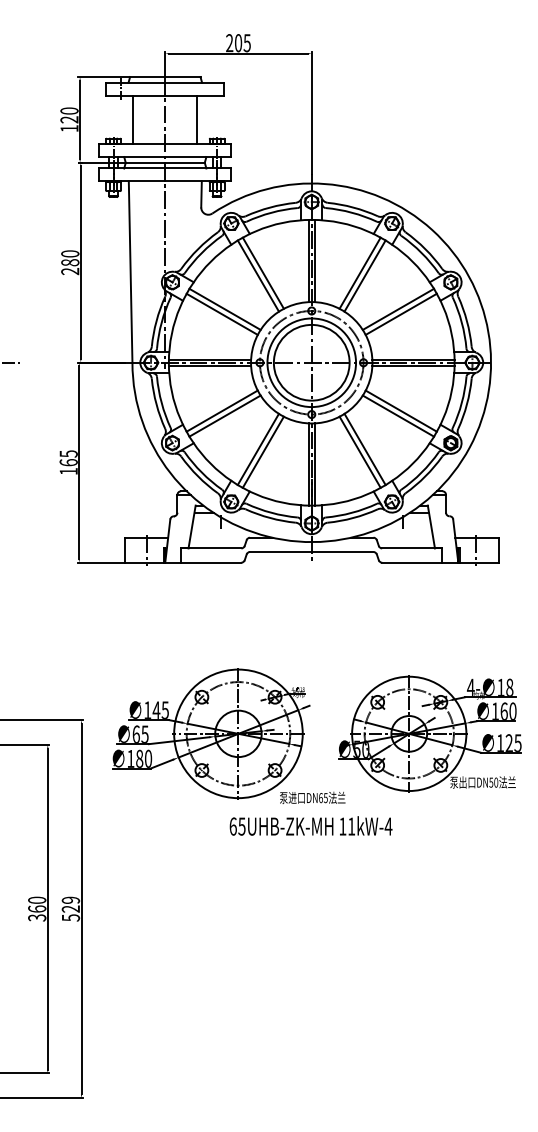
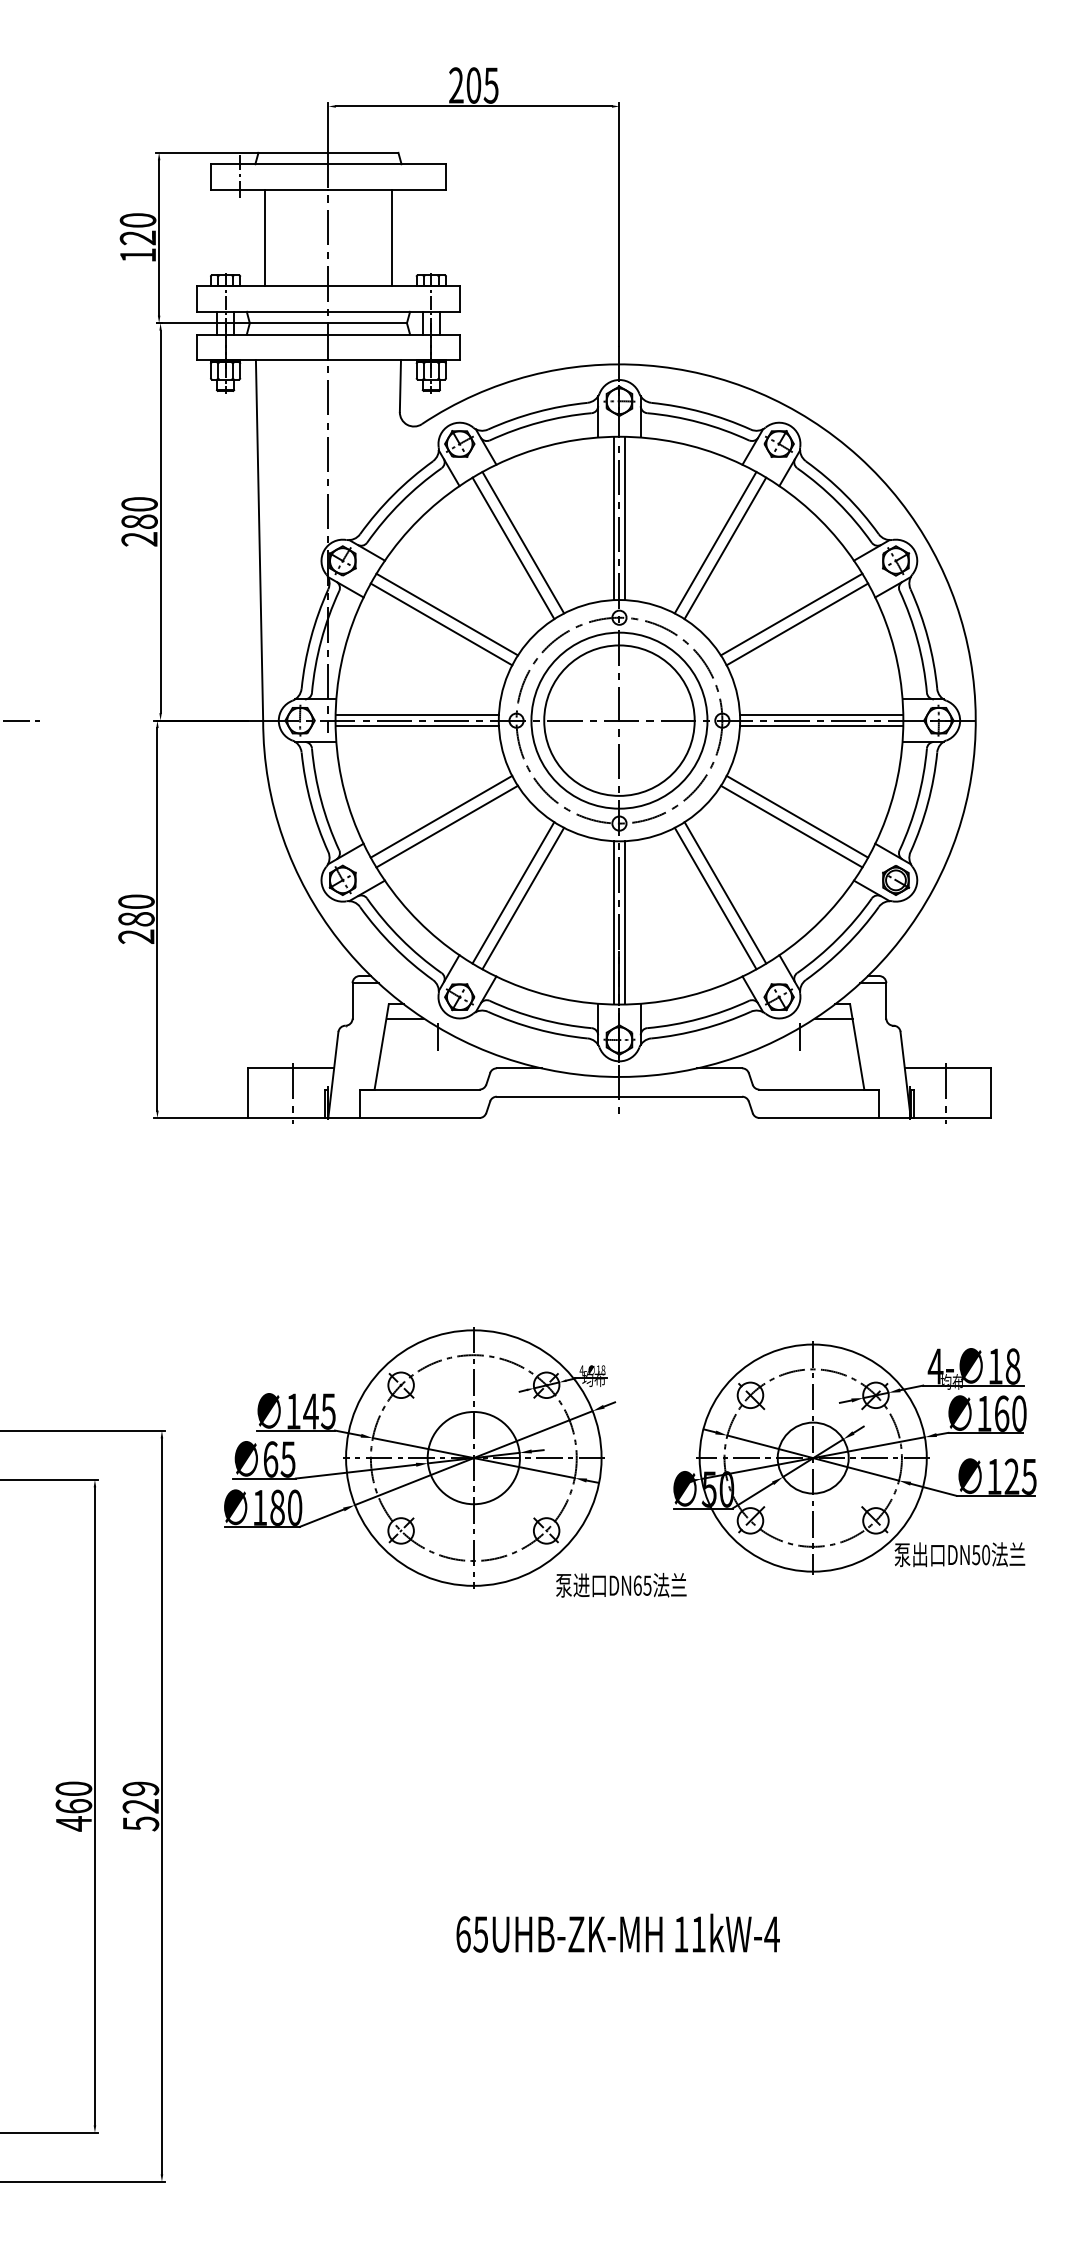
text: (68, 462) -> (136, 918), 165 -> 280
text: (310, 825) -> (616, 1932), moved
text: (37, 917) -> (74, 1823), 360 -> 460

